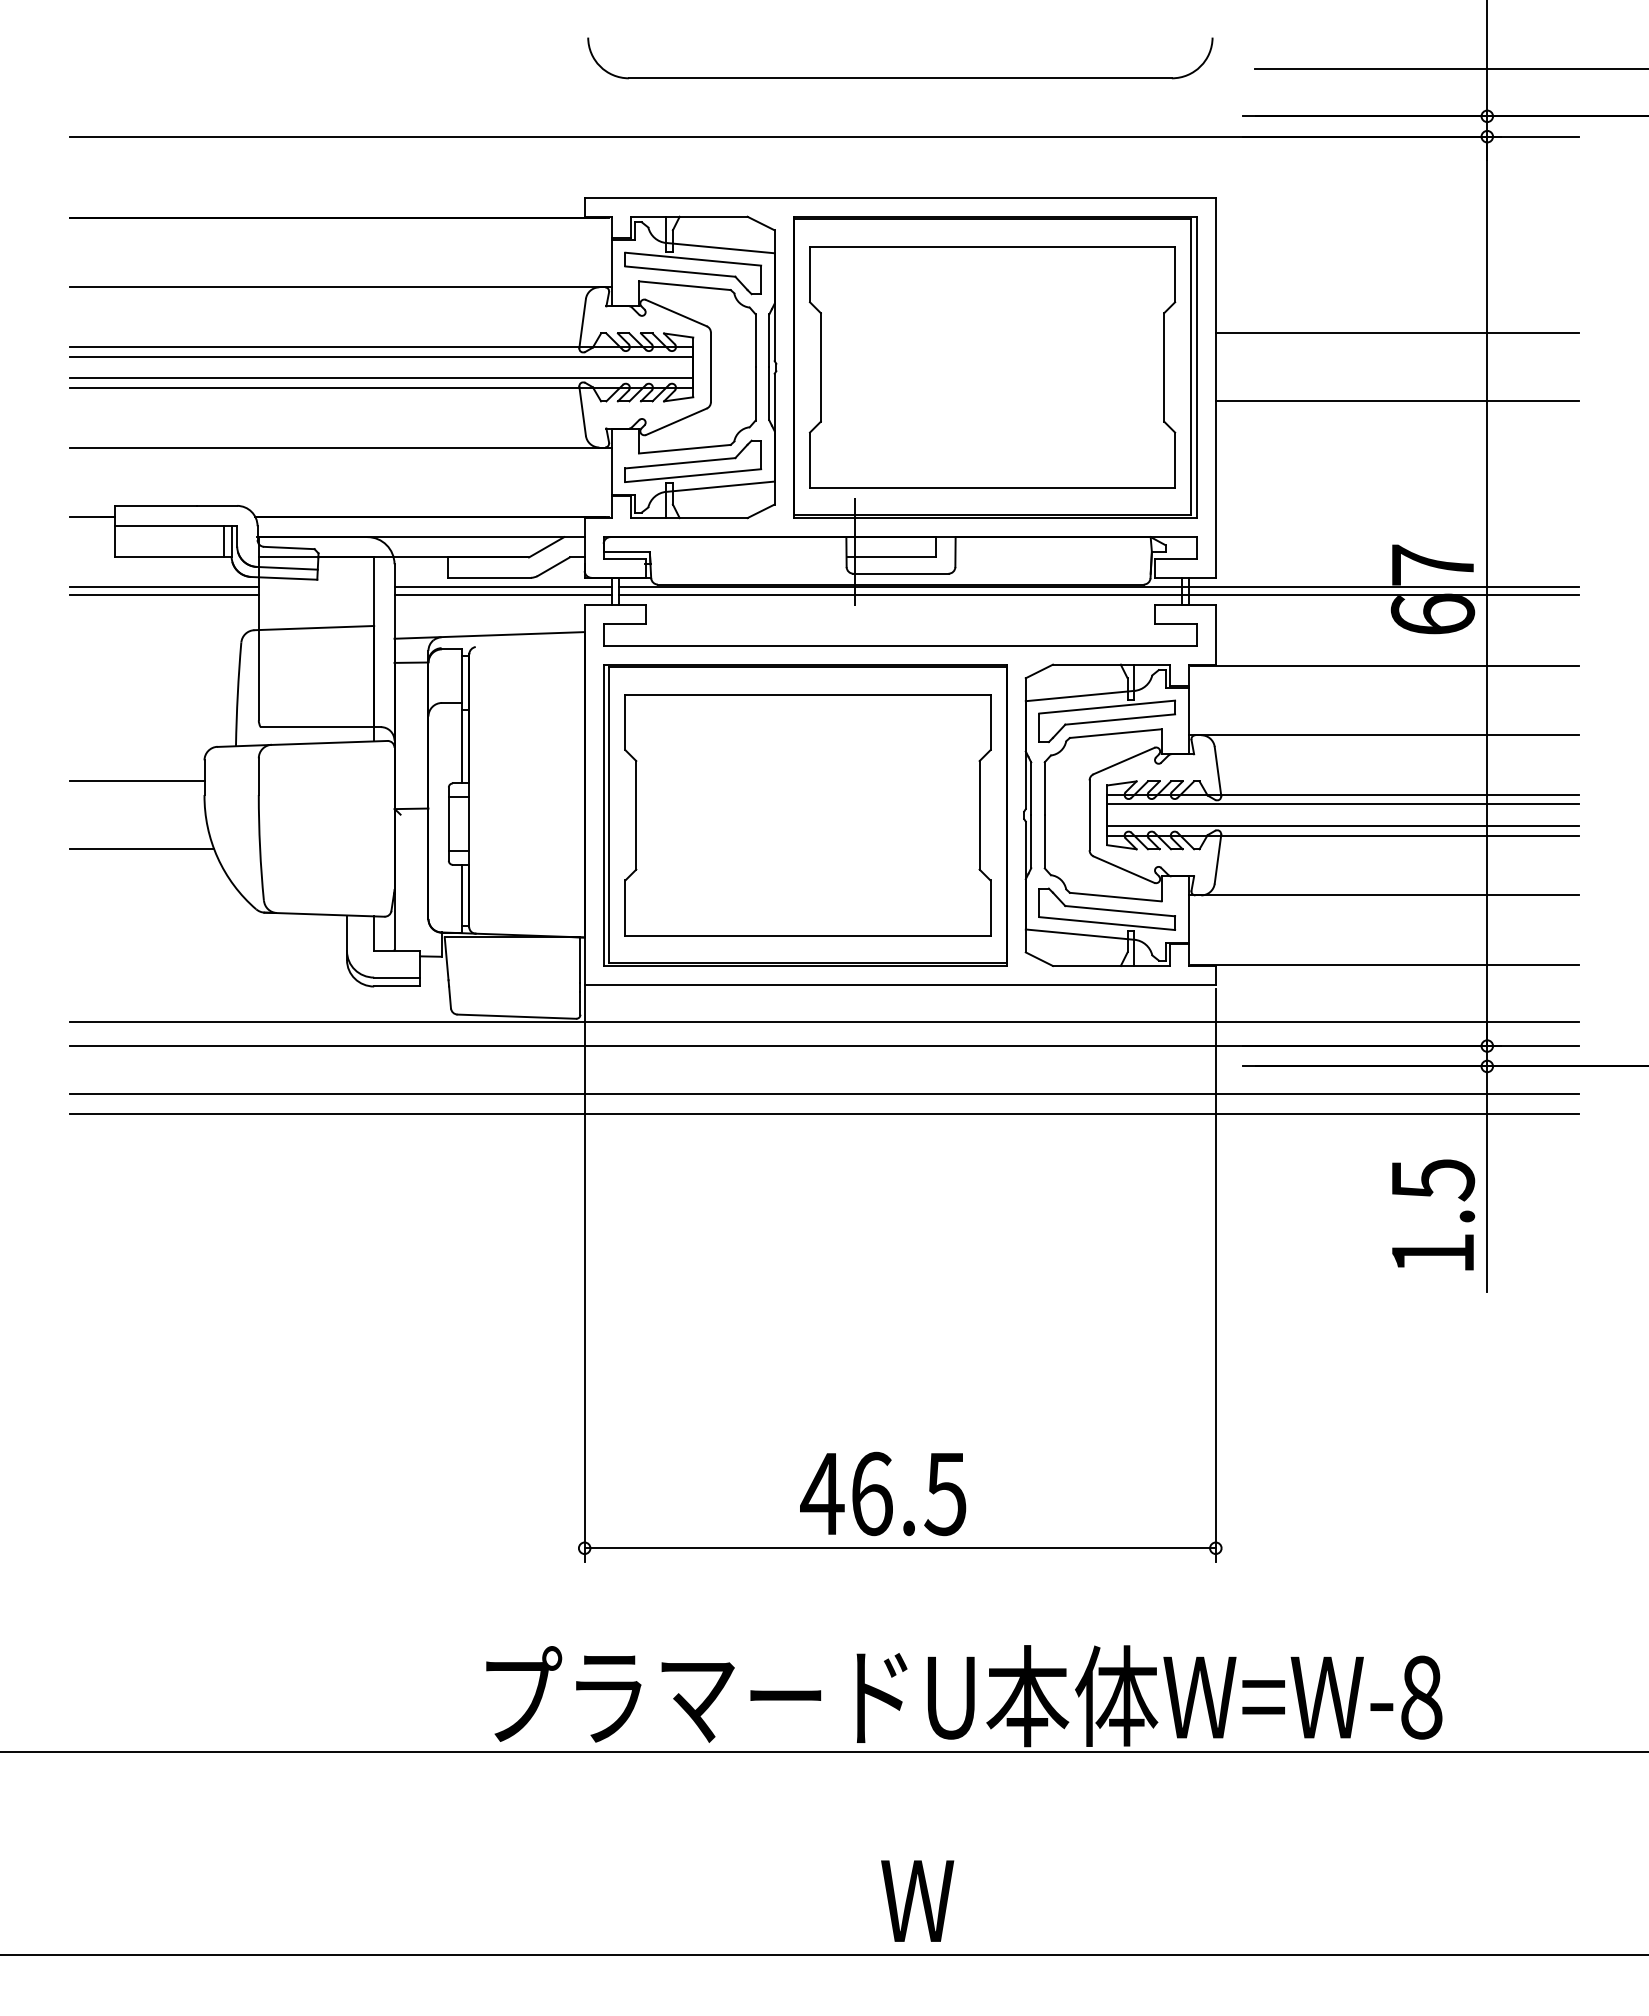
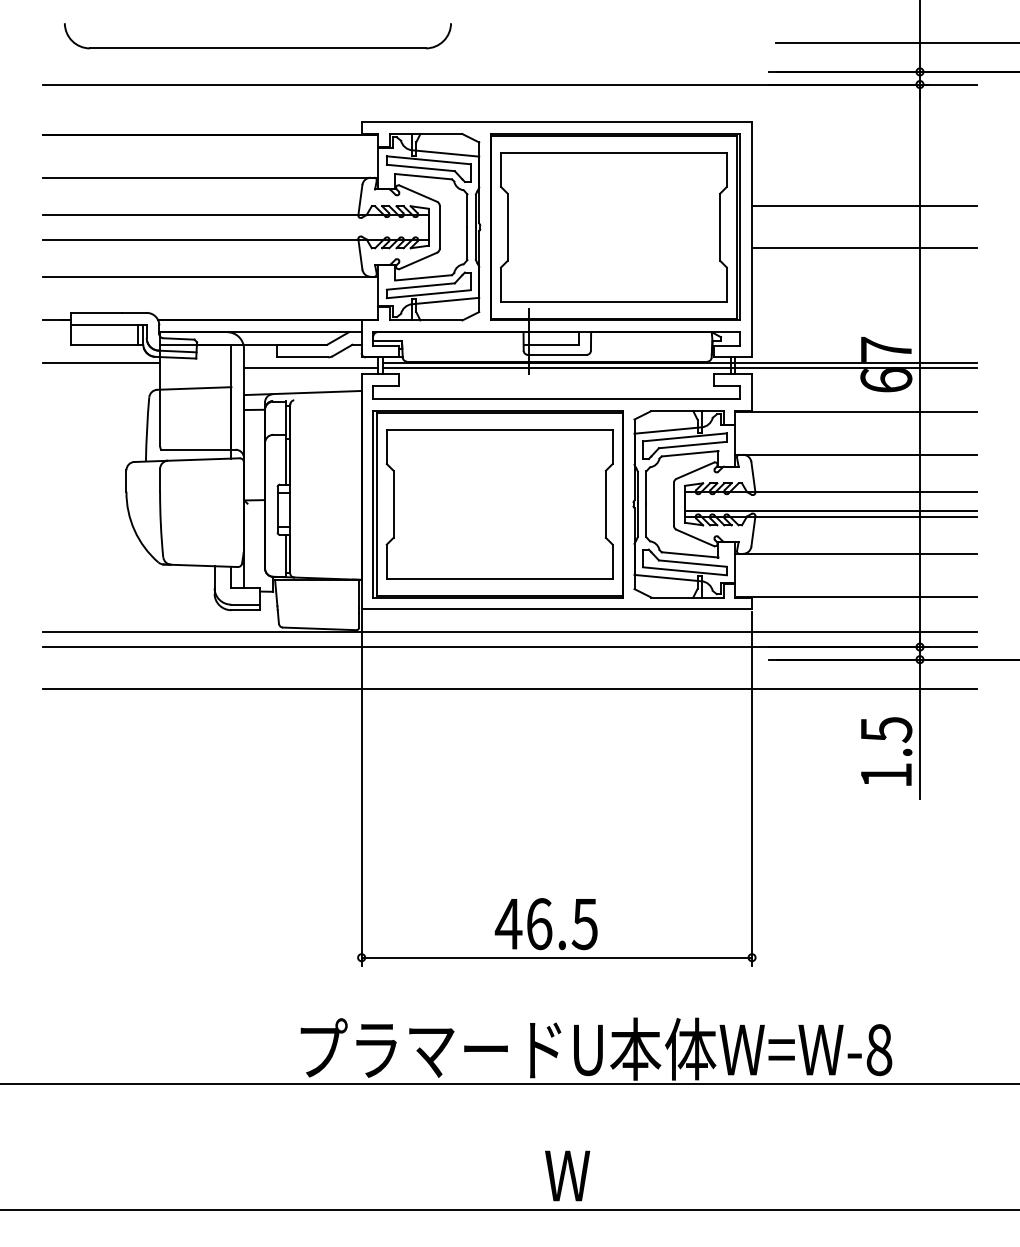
part: (899, 76) -> (257, 47), moved
line: (380, 356) -> (235, 220), removed
line: (380, 377) -> (235, 233), removed
line: (503, 587) -> (311, 363), removed
line: (164, 595) -> (101, 368), removed
line: (136, 781) -> (84, 483), removed
line: (1342, 804) -> (830, 497), removed
line: (141, 849) -> (87, 525), removed
line: (823, 1093) -> (509, 676), removed

